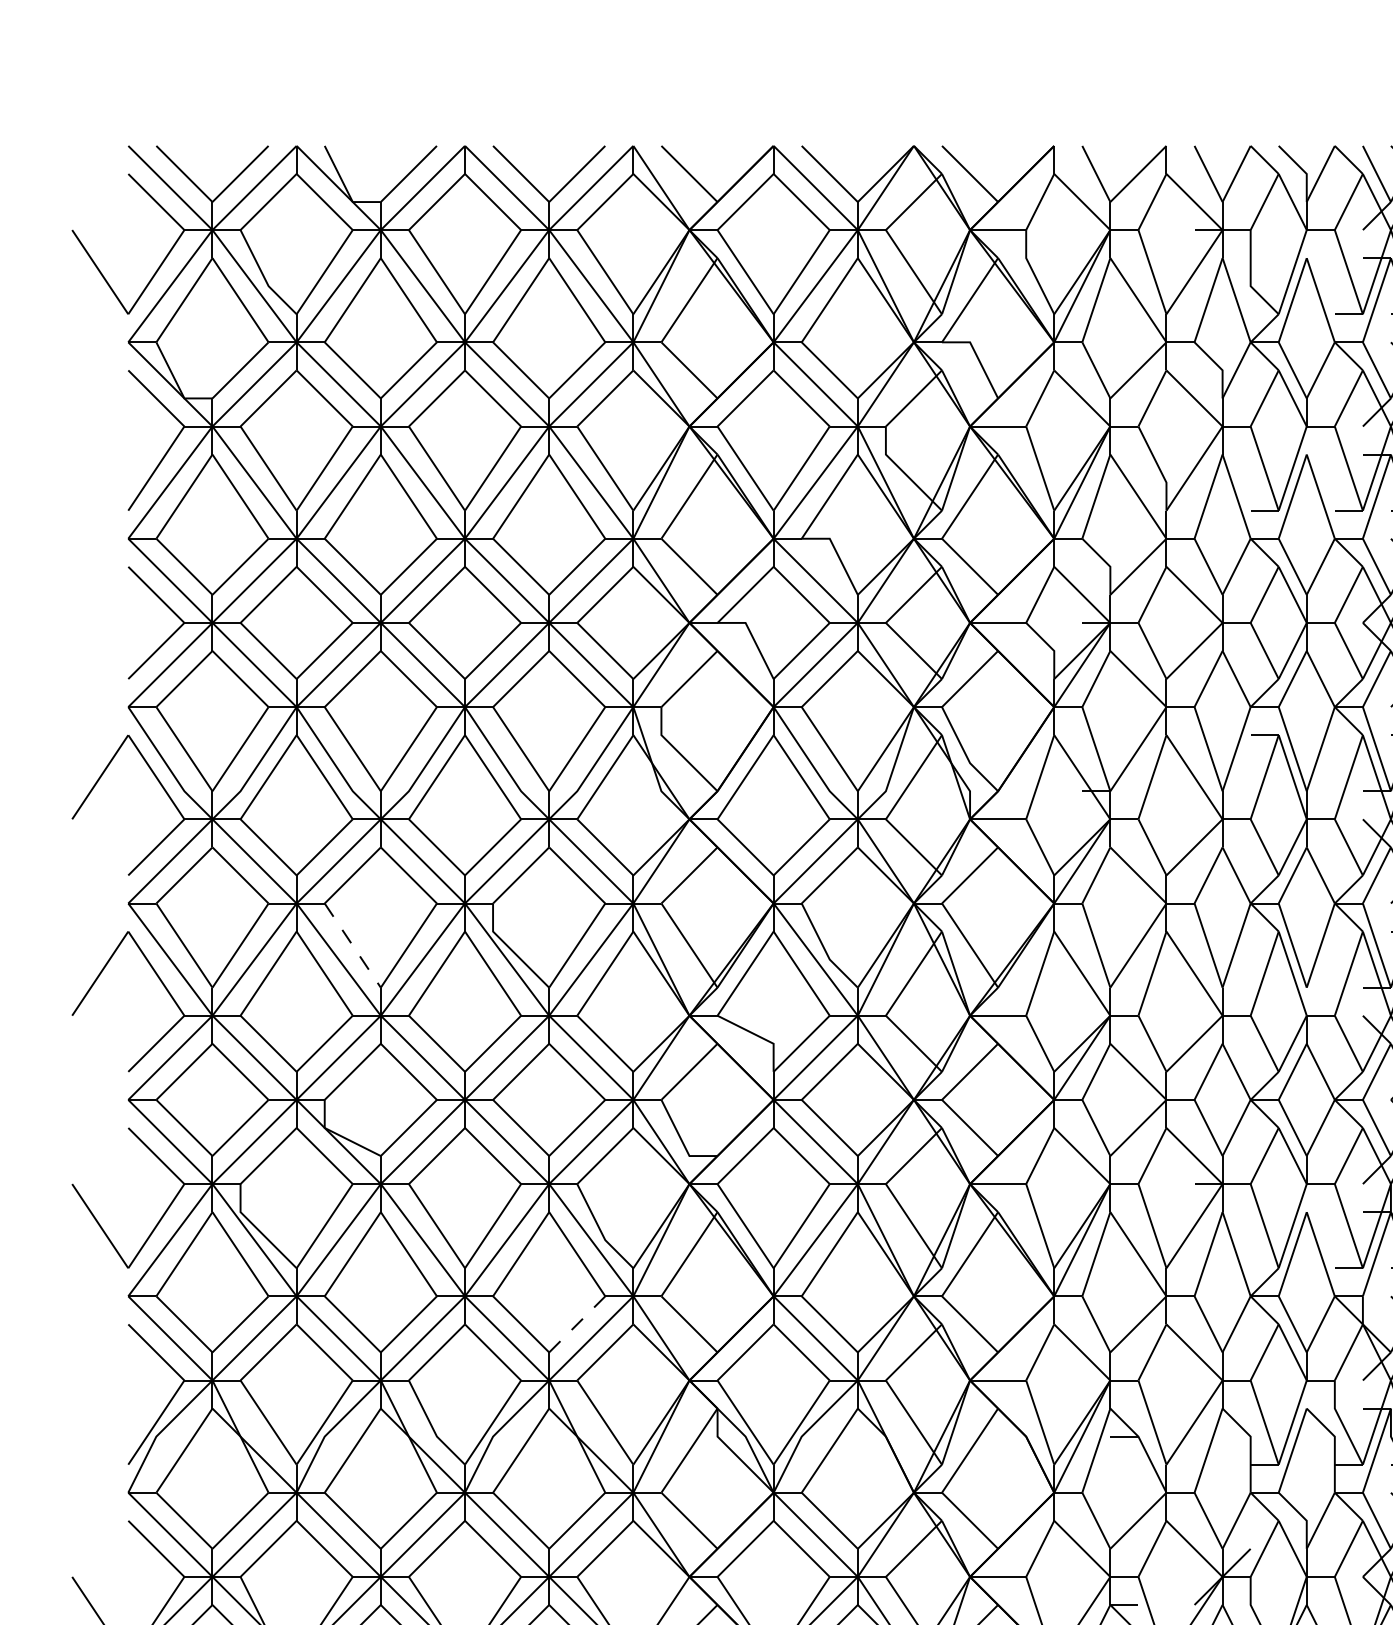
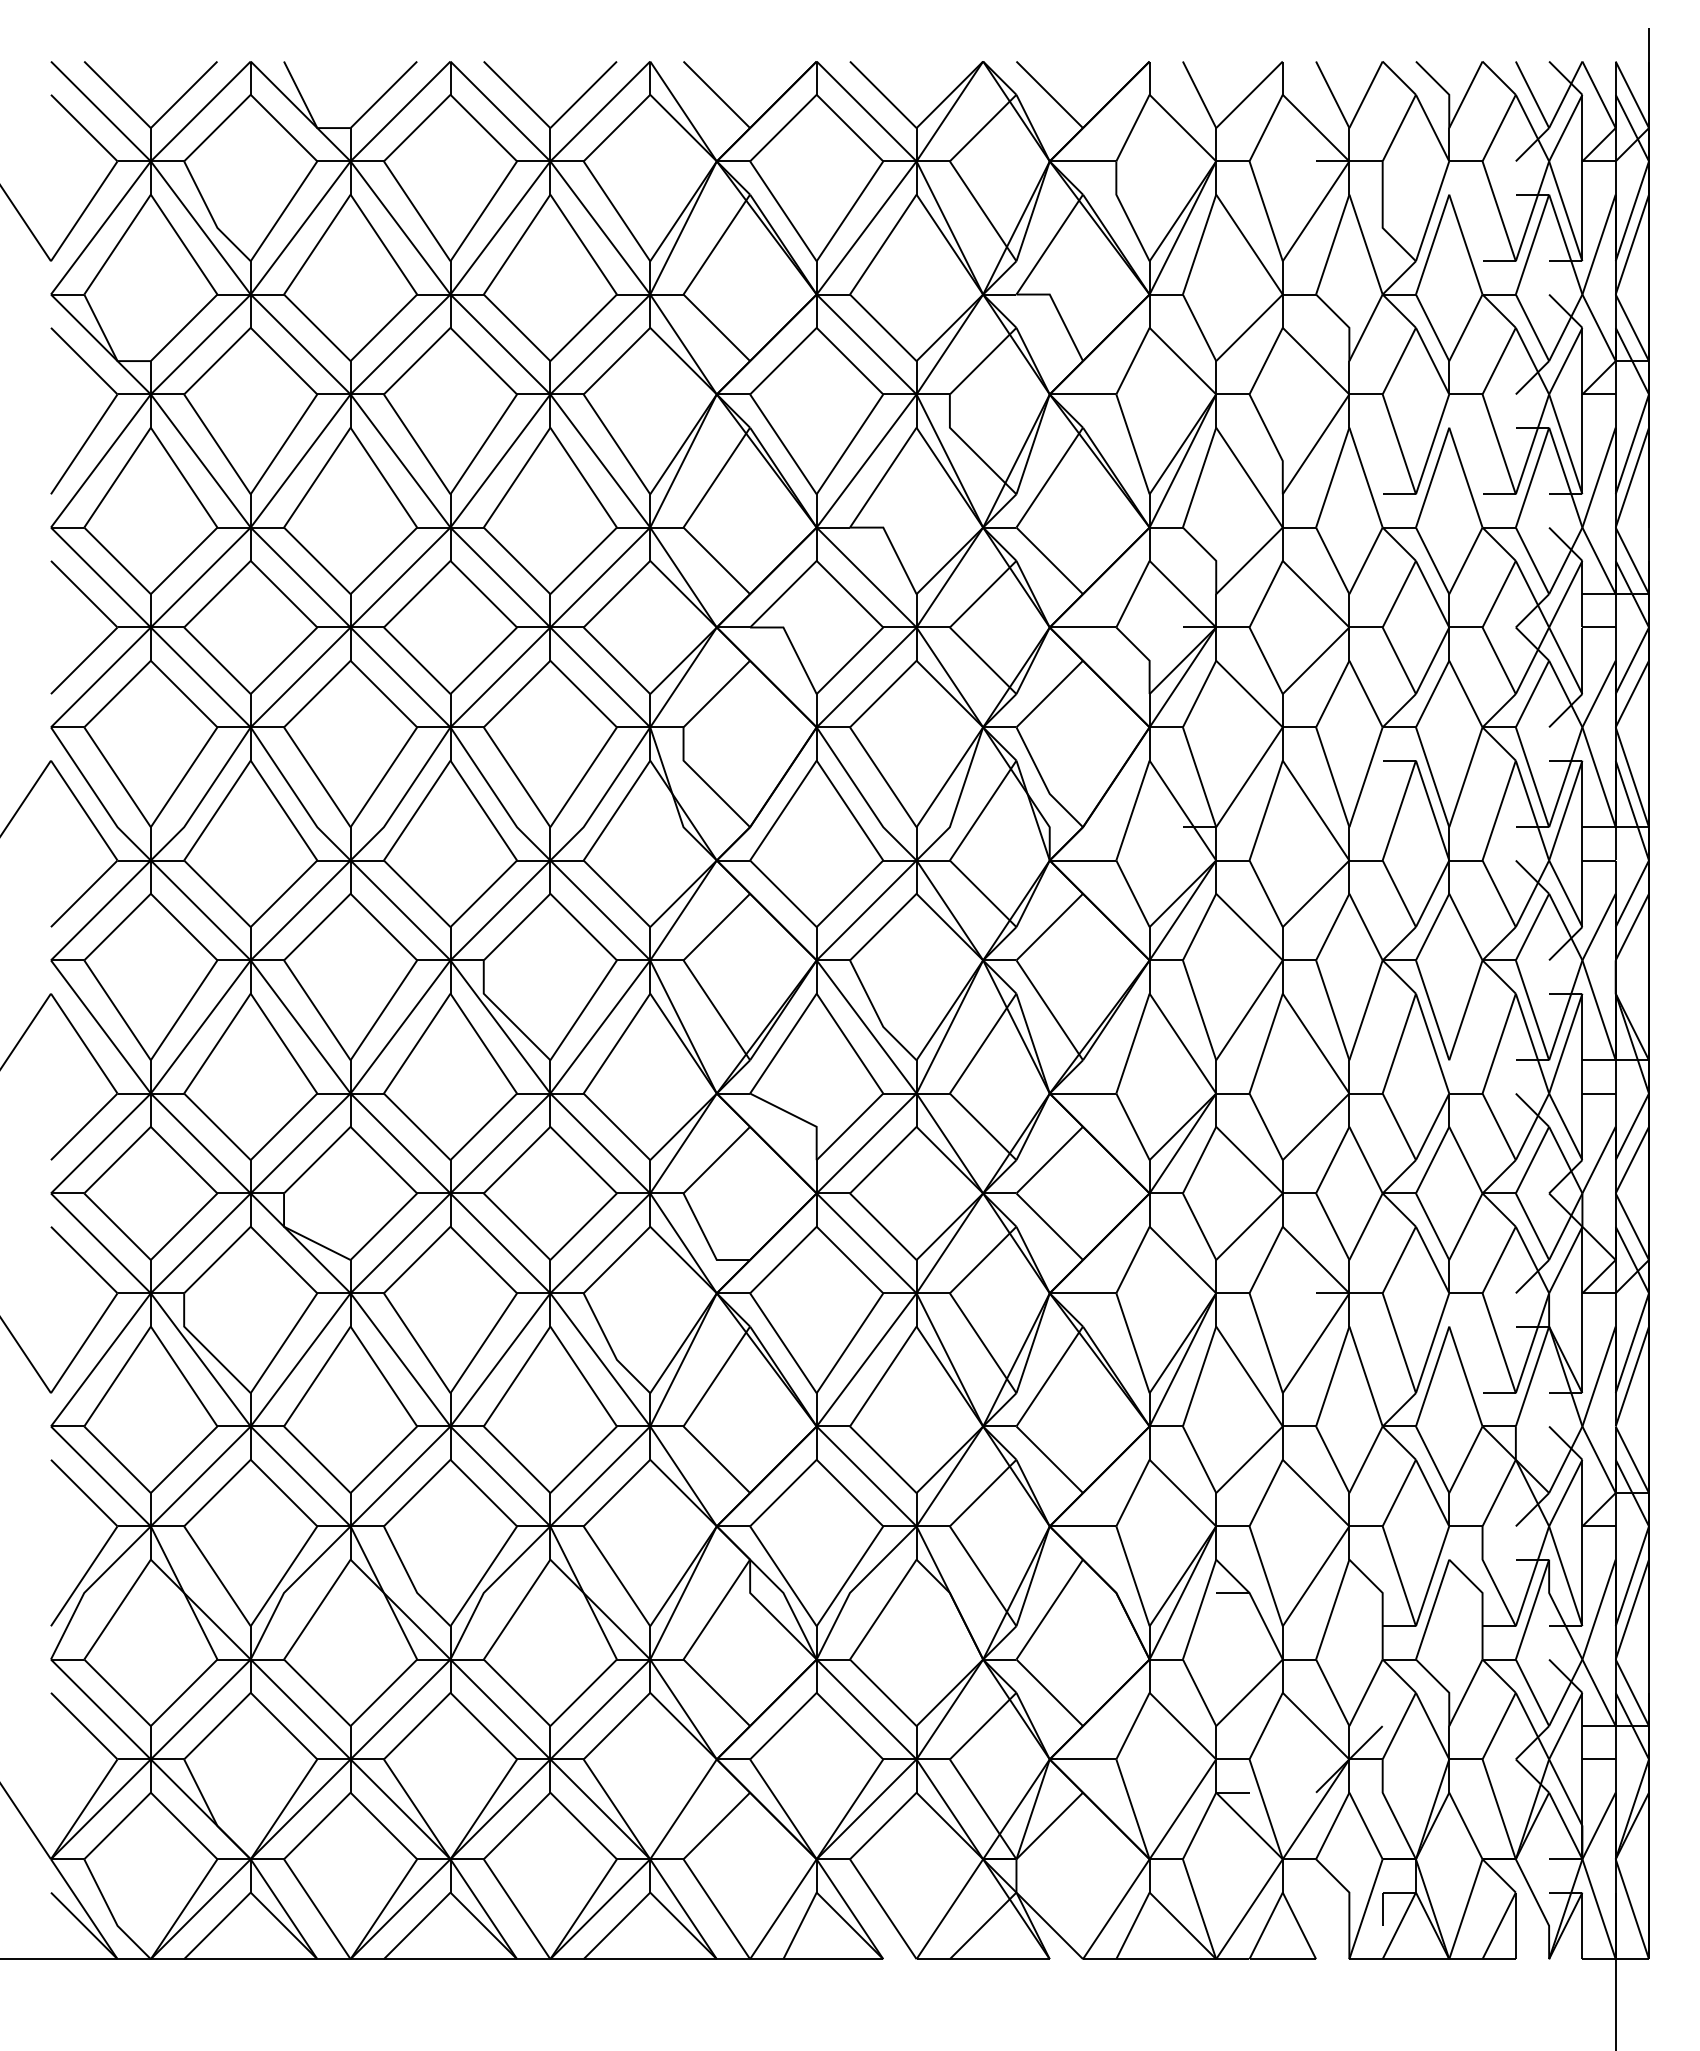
line: (352, 945) -> (317, 1010), dashed -> solid
line: (577, 1324) -> (584, 1459), dashed -> solid

